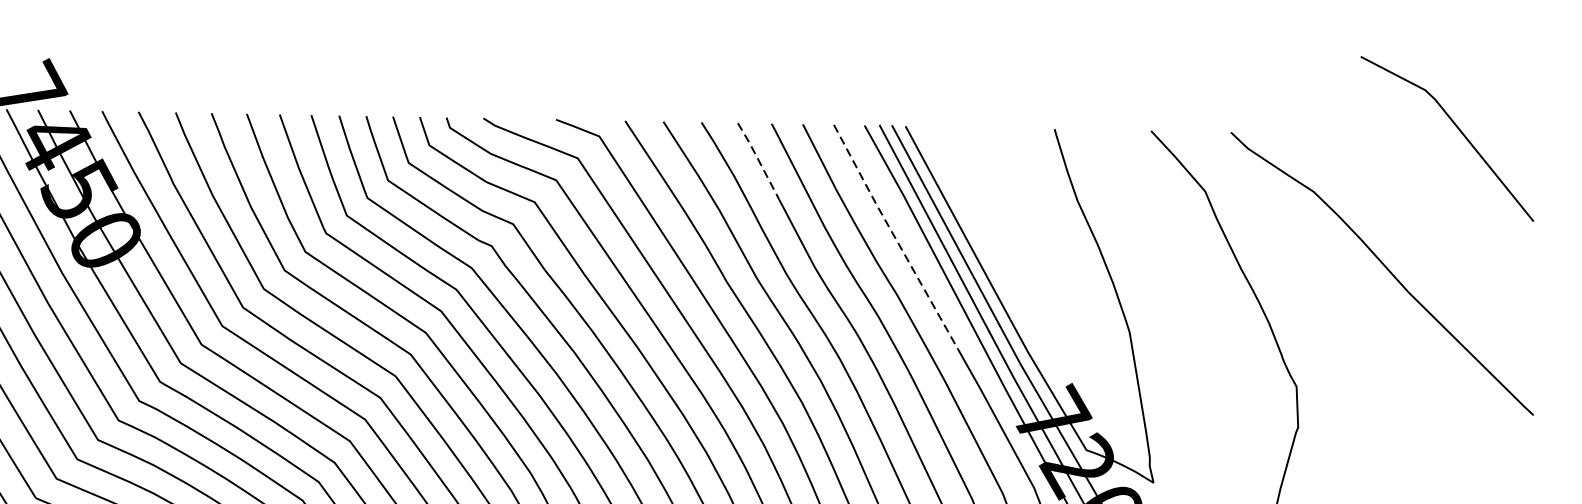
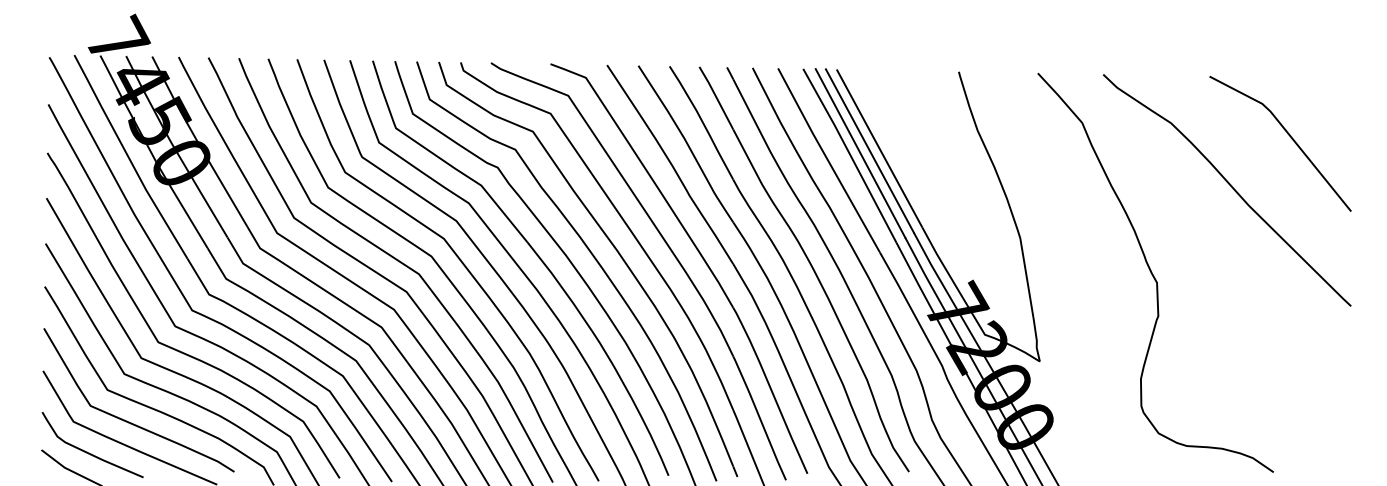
line: (1457, 128) -> (1288, 135), moved
line: (758, 160) -> (716, 97), dashed -> solid
line: (895, 237) -> (828, 160), dashed -> solid

